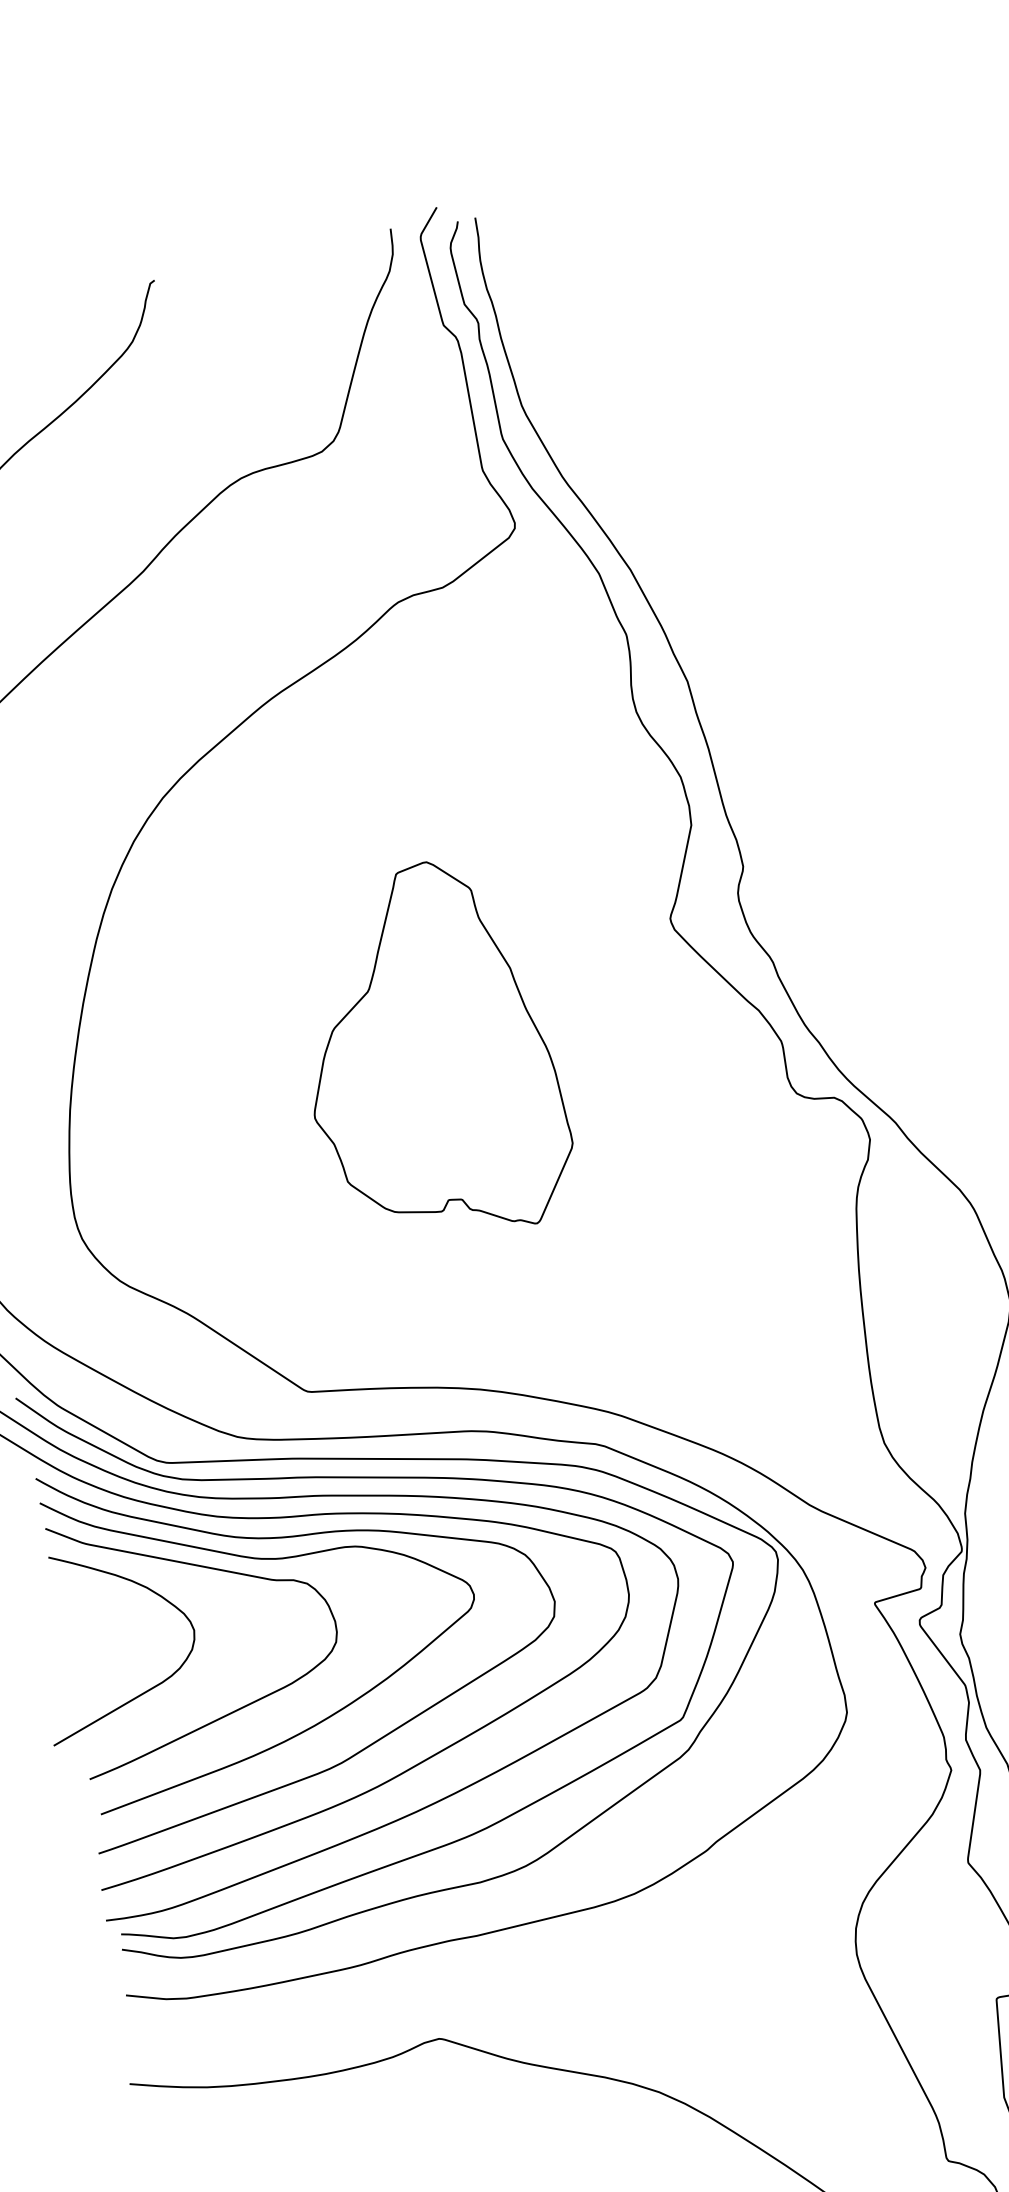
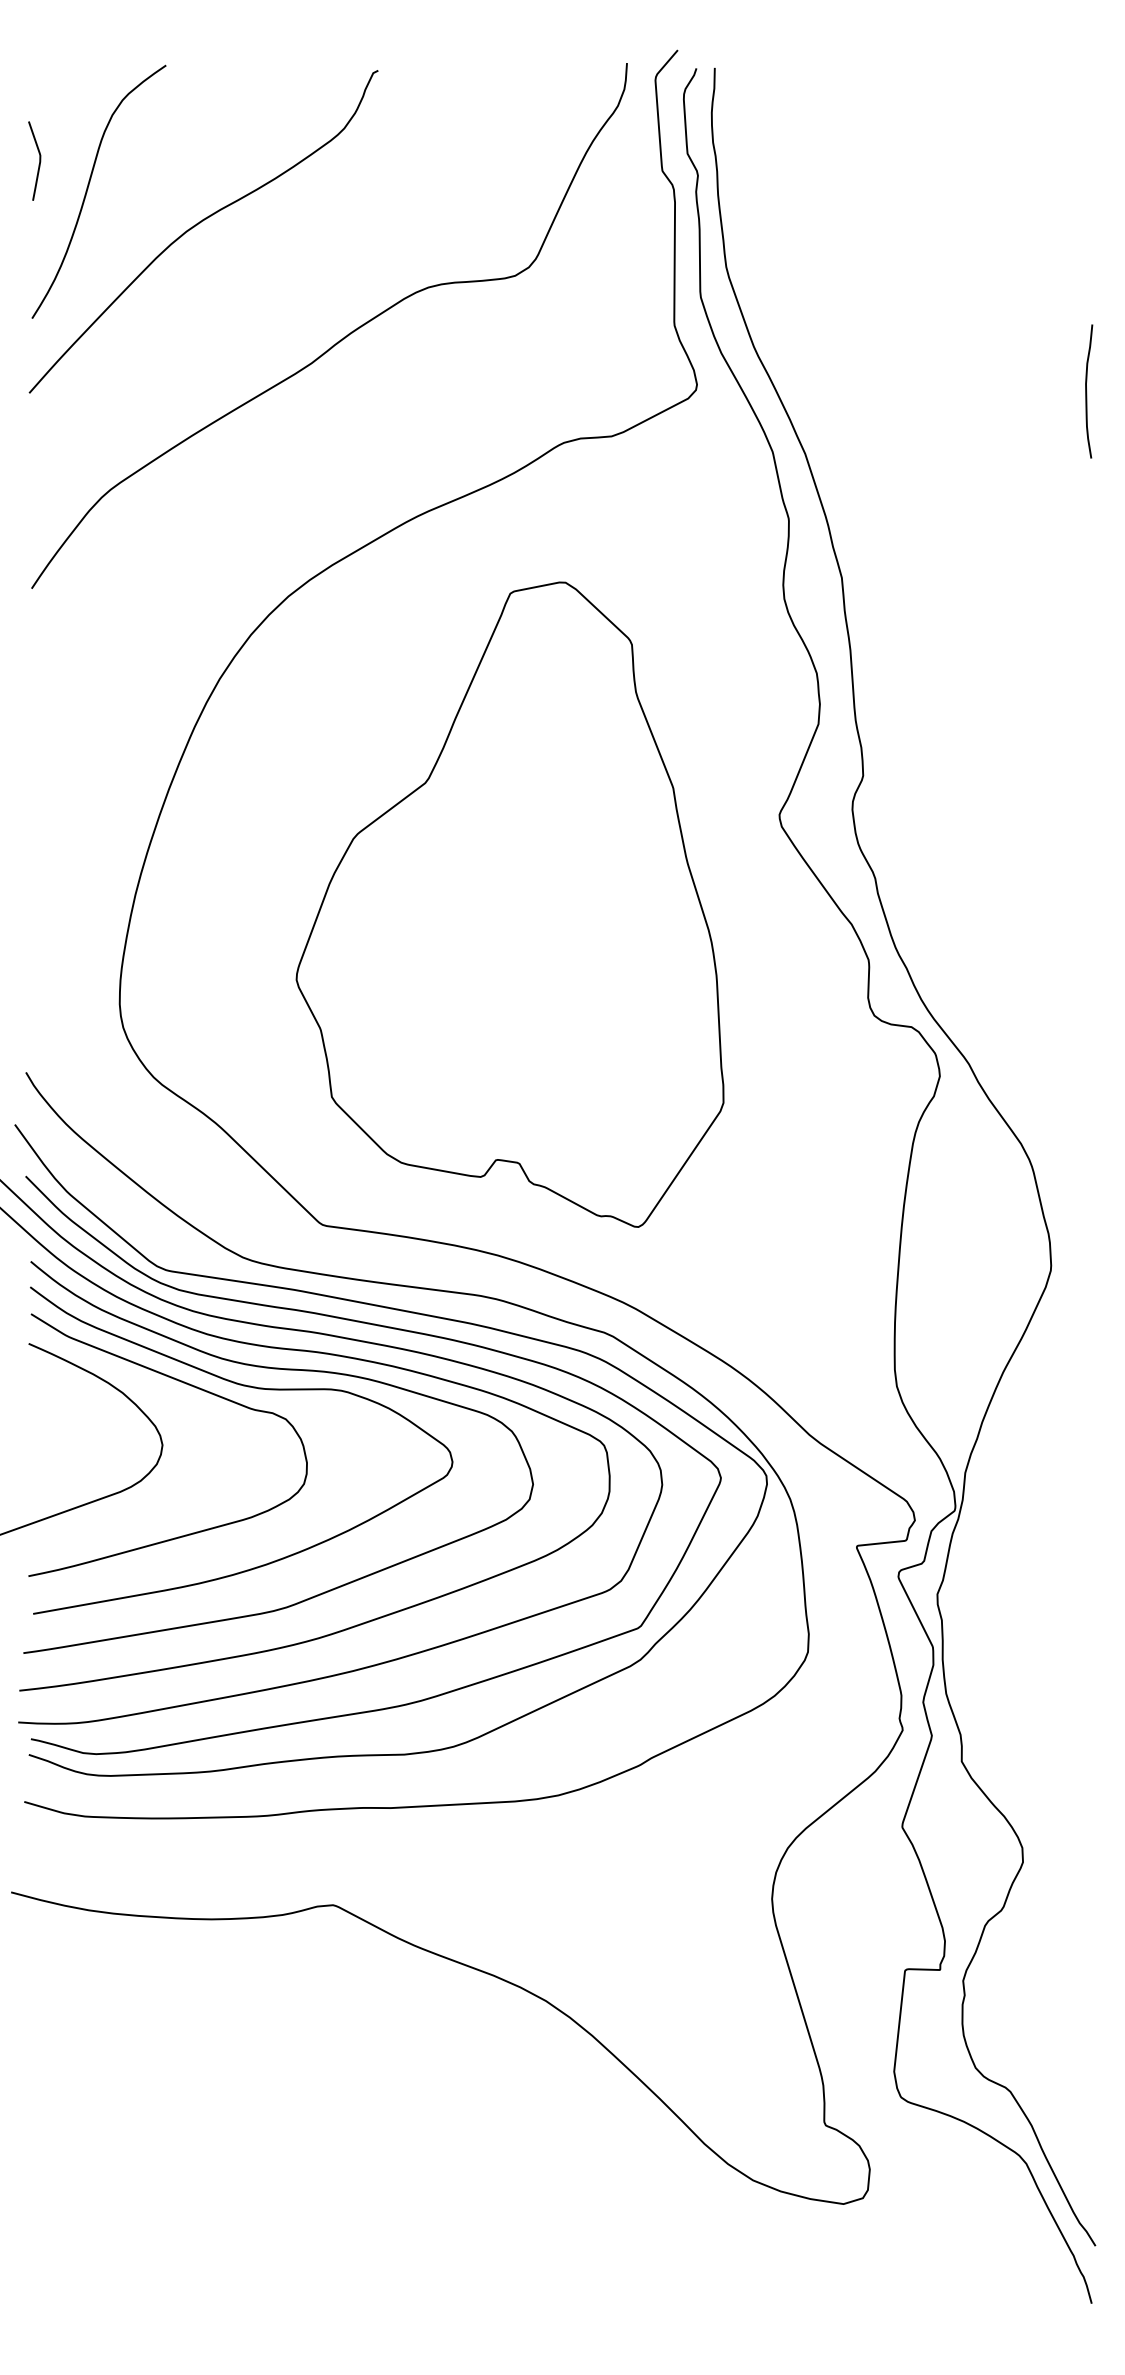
curve: (888, 459) -> (1087, 391), added
part: (428, 1052) -> (509, 904), size x1.67

